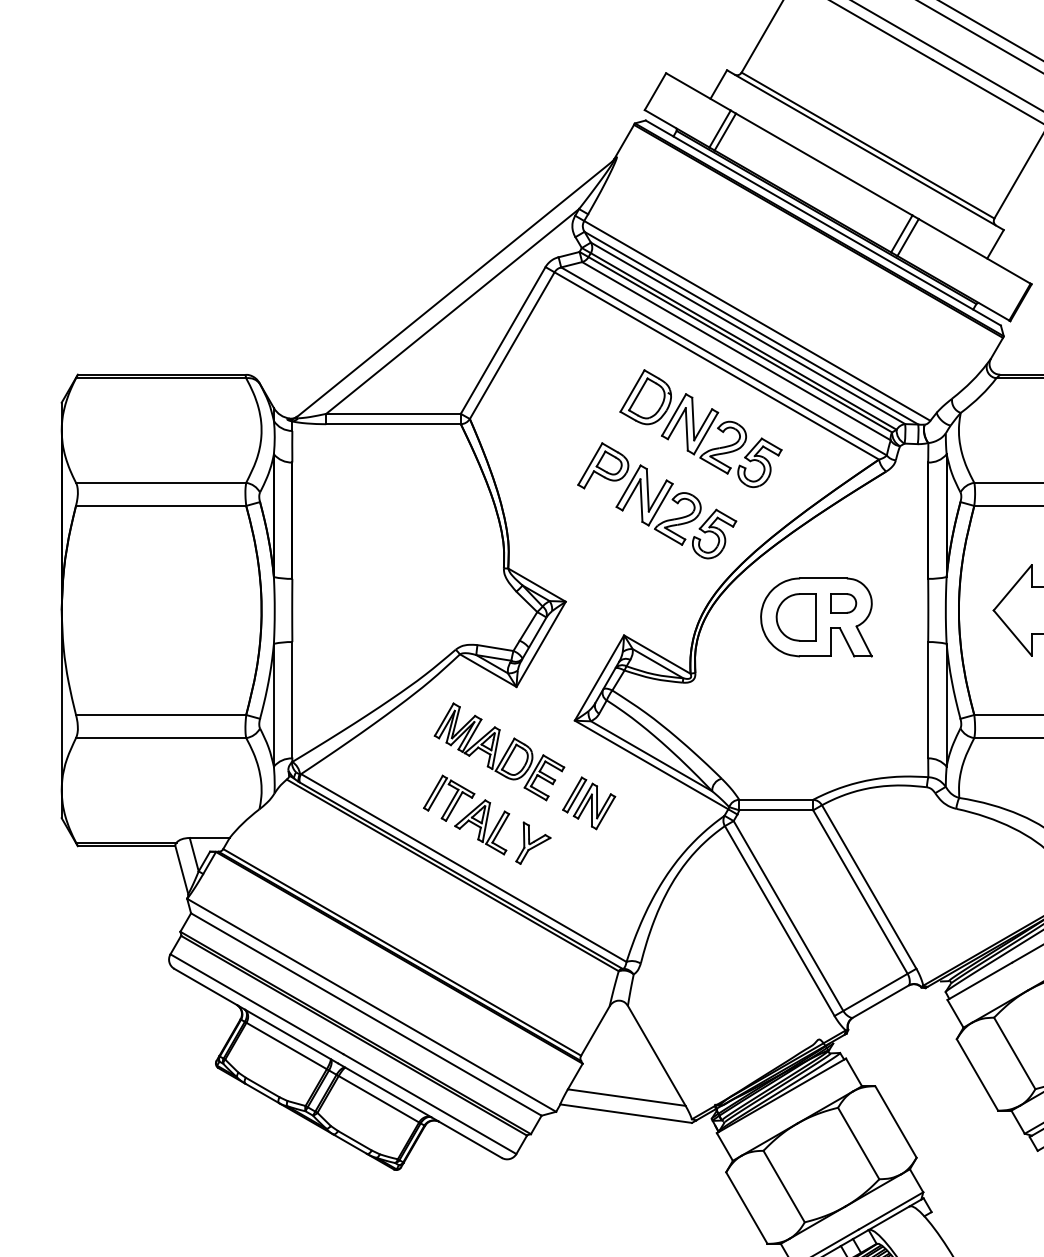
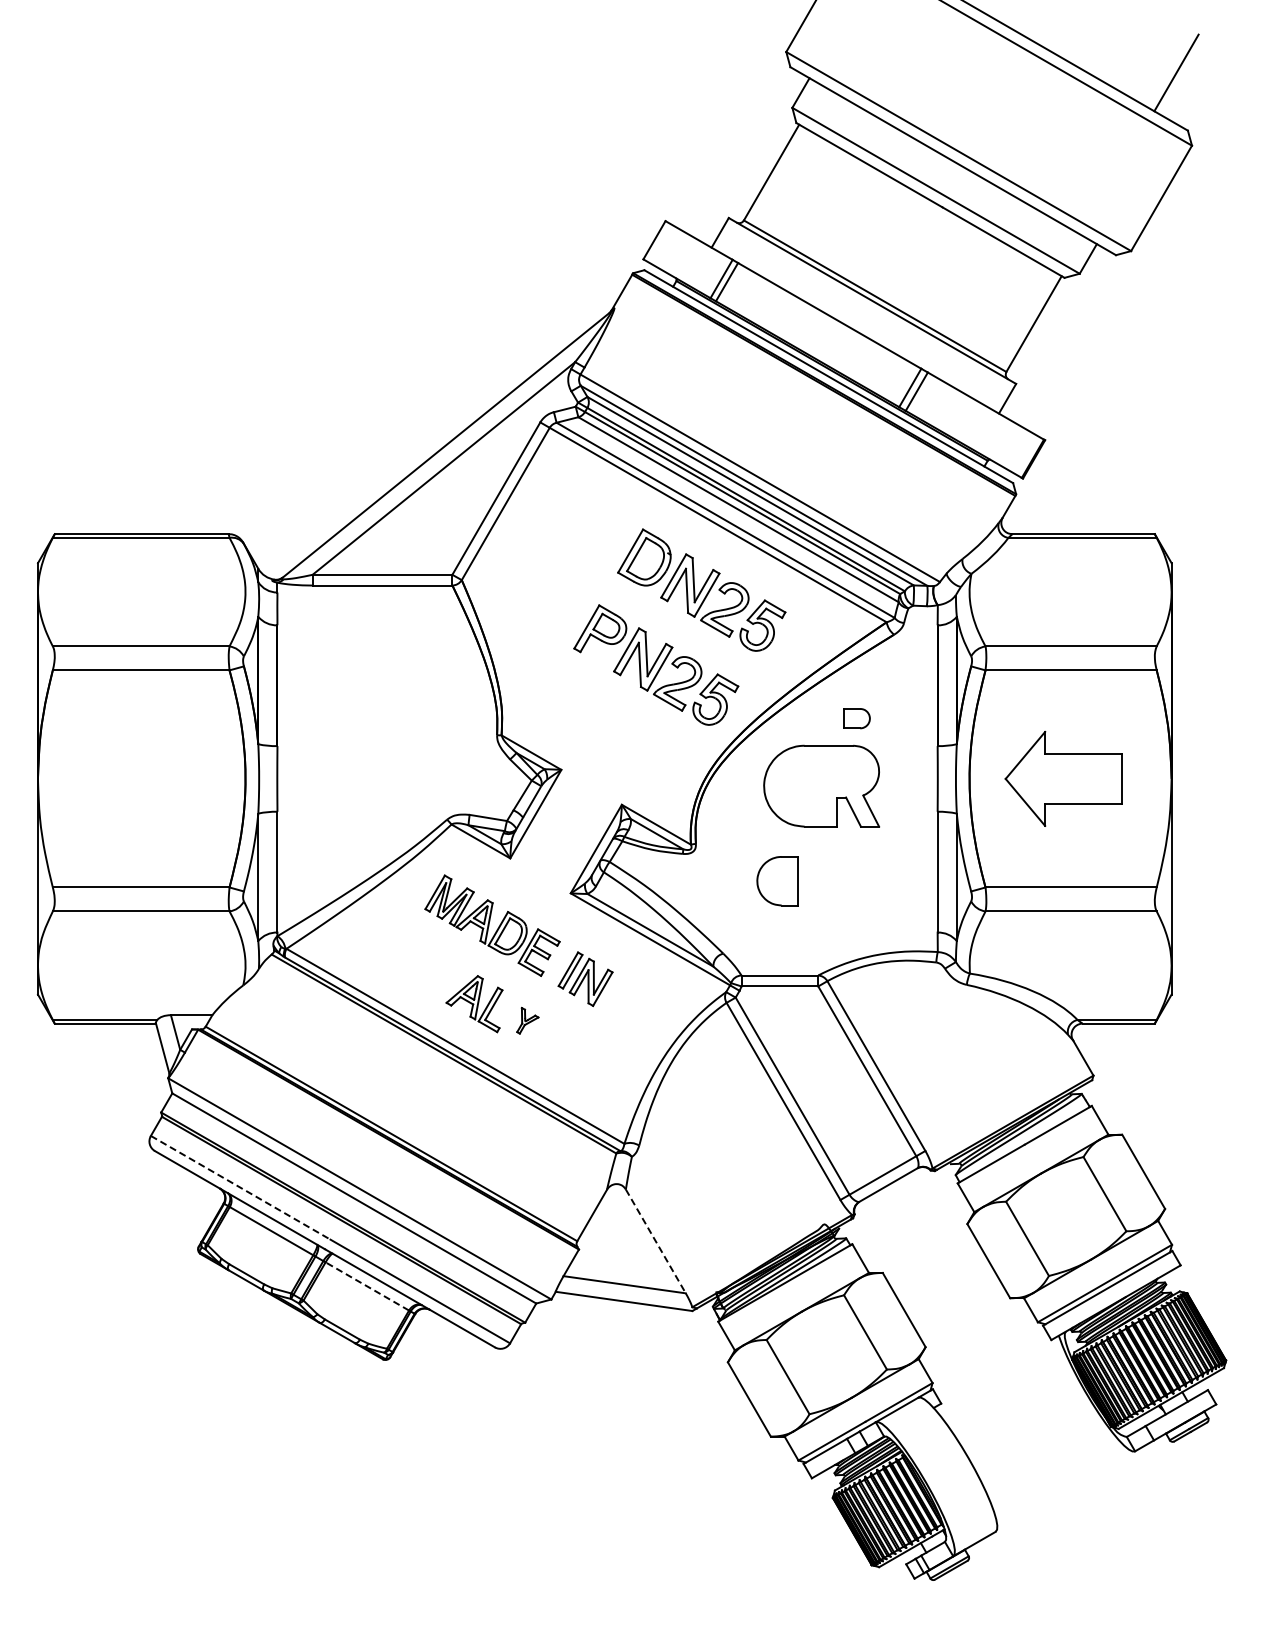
part: (843, 603) -> (856, 718), moved
part: (796, 617) -> (777, 881), moved
part: (449, 797) -> (440, 973), removed
part: (533, 843) -> (527, 1020), size x0.6
line: (256, 1003) -> (240, 1187), solid -> dashed
line: (656, 1055) -> (655, 1241), solid -> dashed
line: (378, 1099) -> (366, 1286), solid -> dashed

